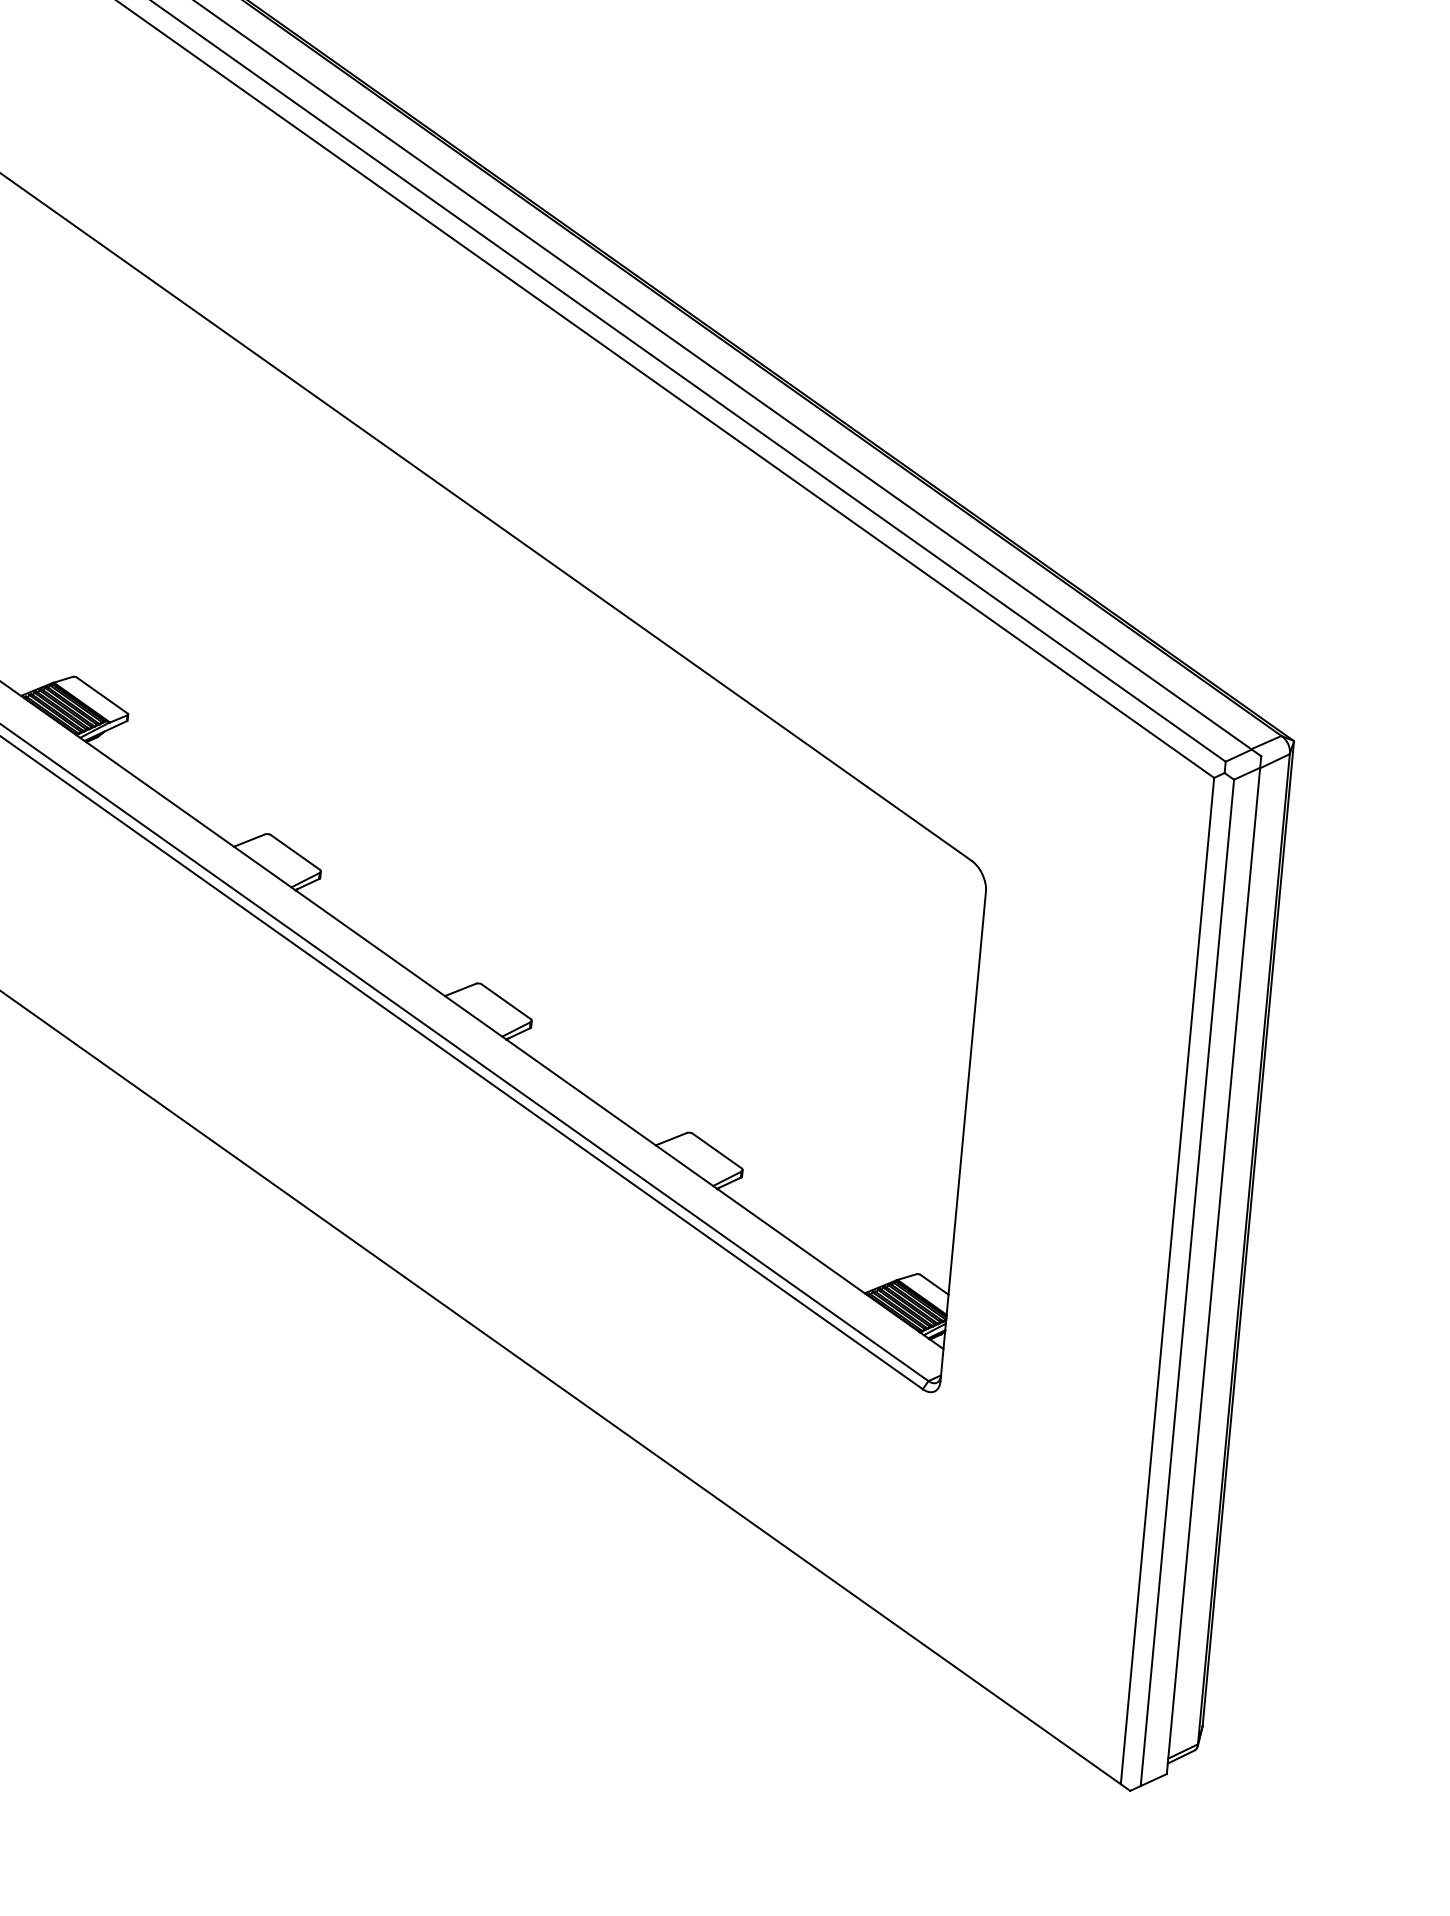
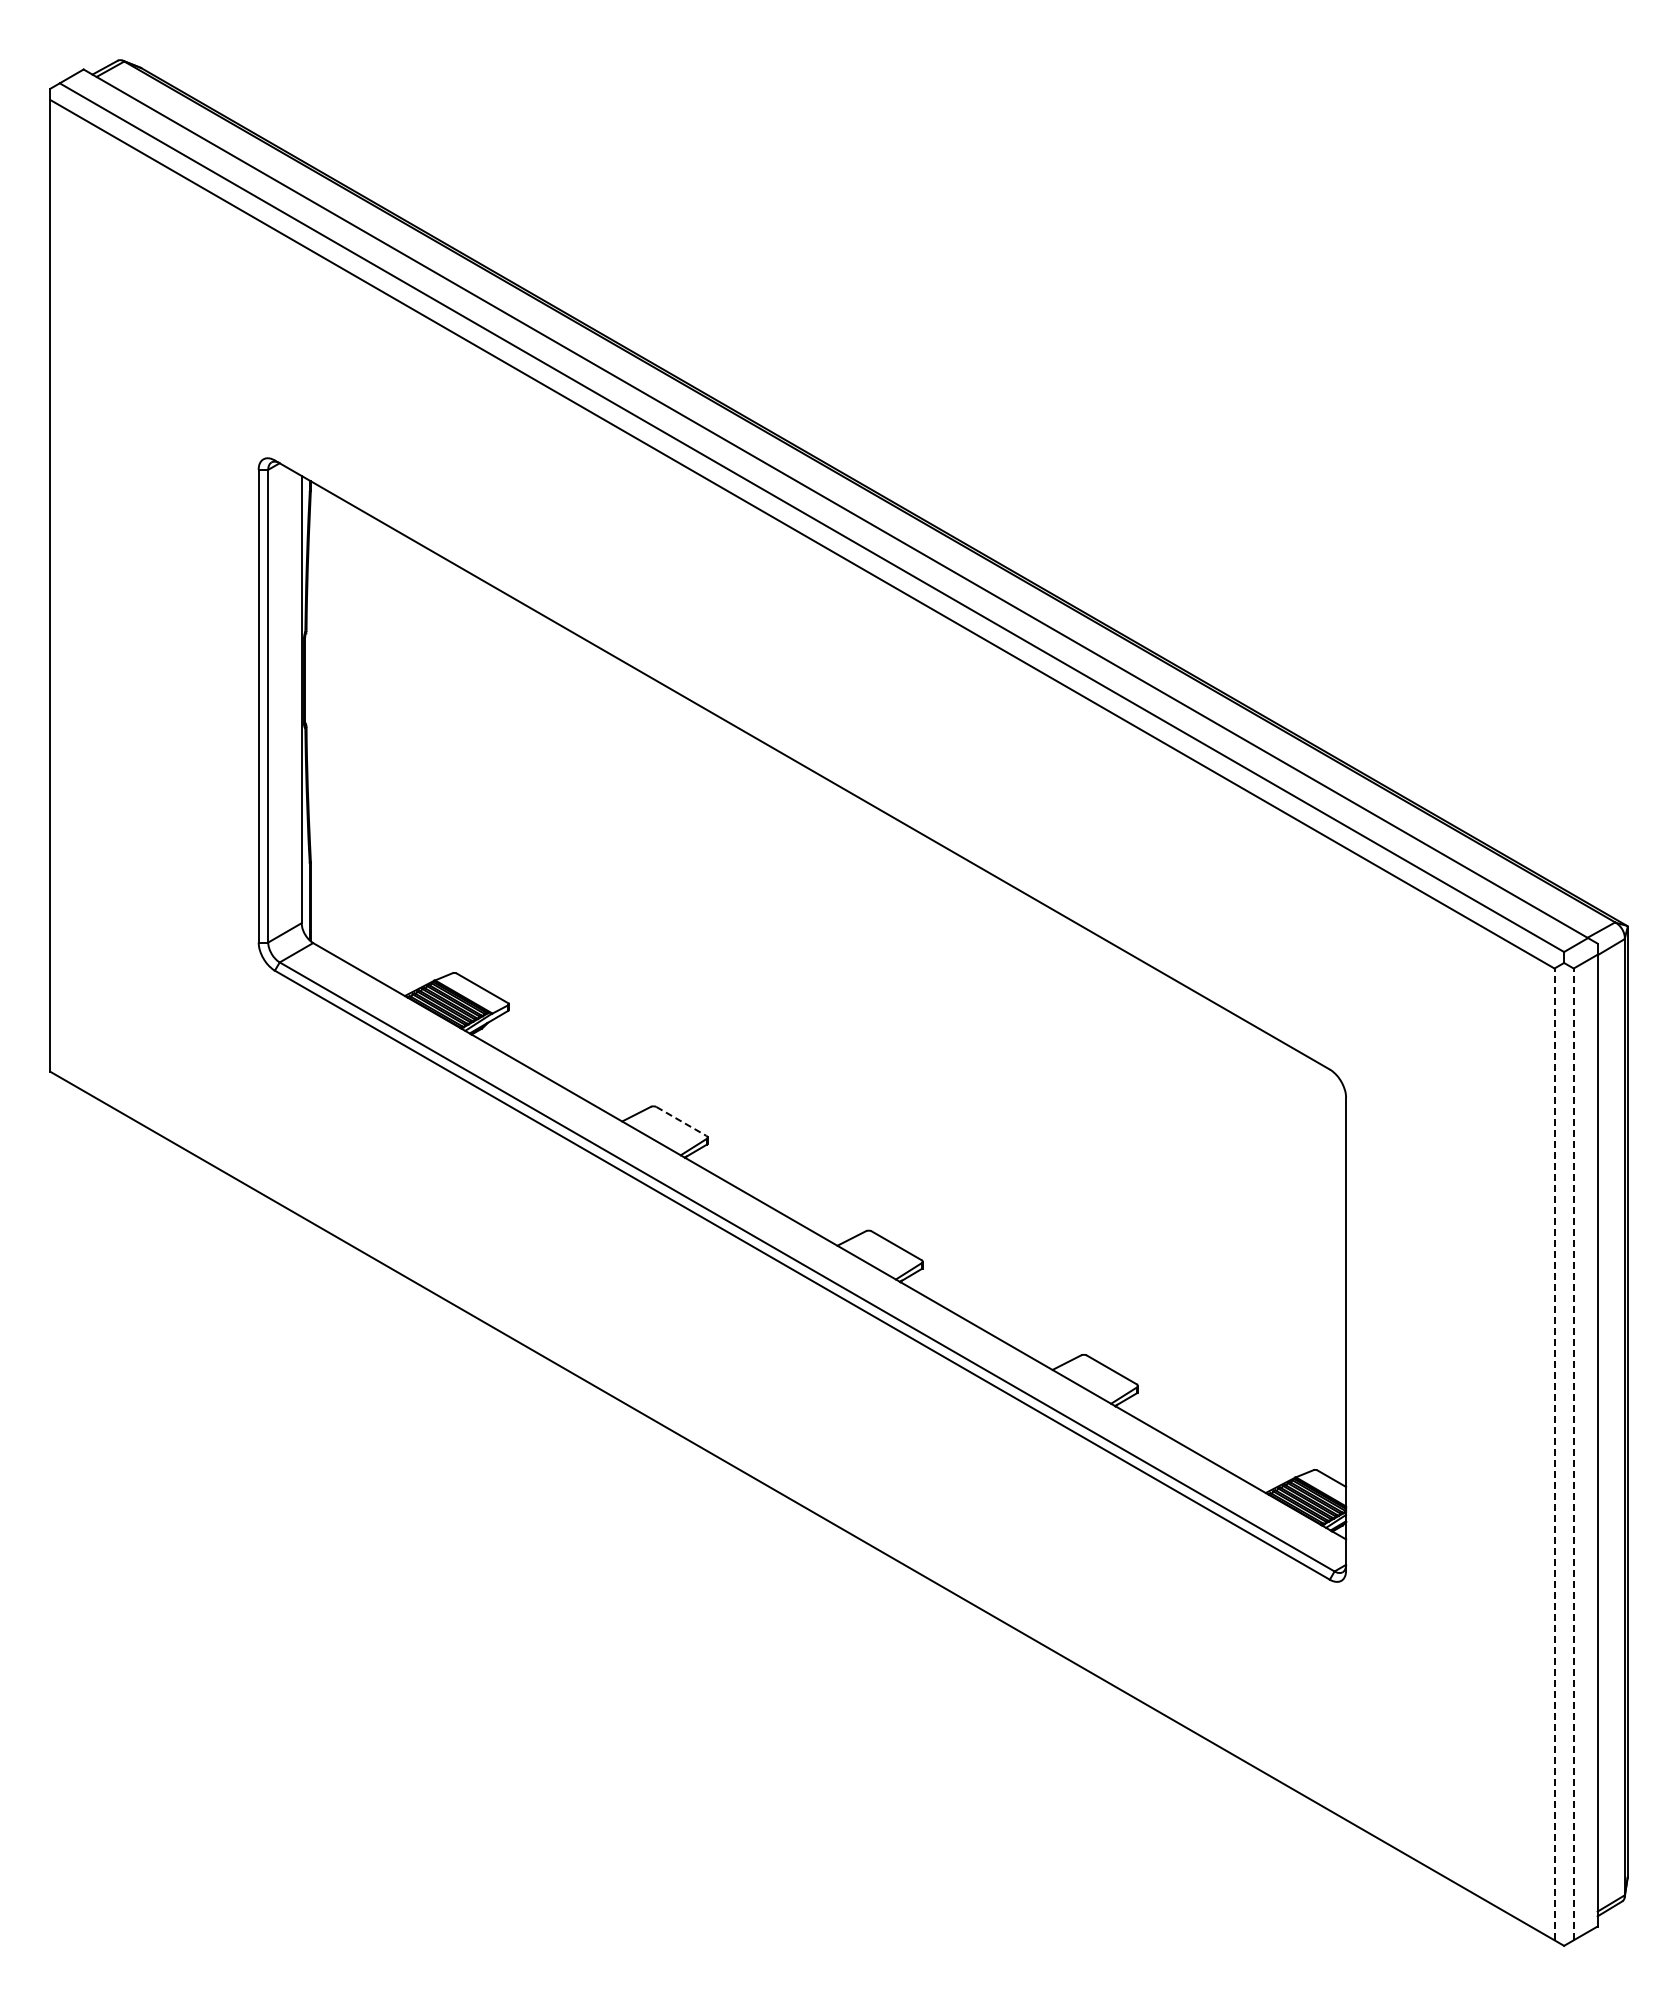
line: (295, 852) -> (681, 1121), solid -> dashed
line: (1167, 1281) -> (1554, 1454), solid -> dashed
line: (1187, 1282) -> (1573, 1454), solid -> dashed

